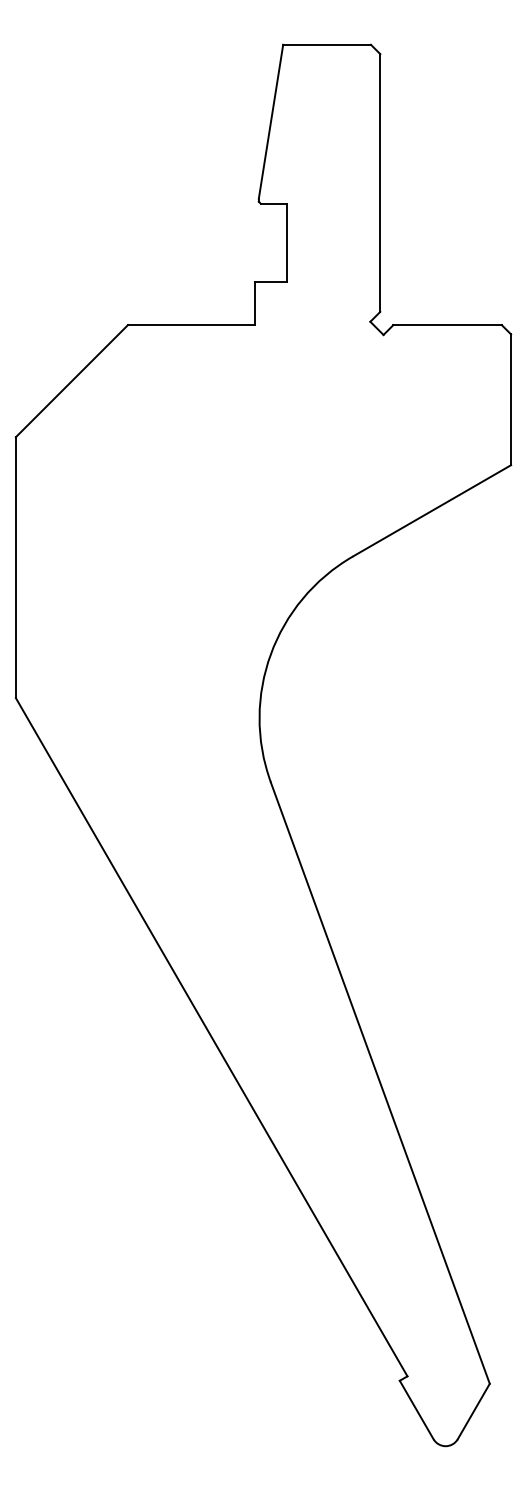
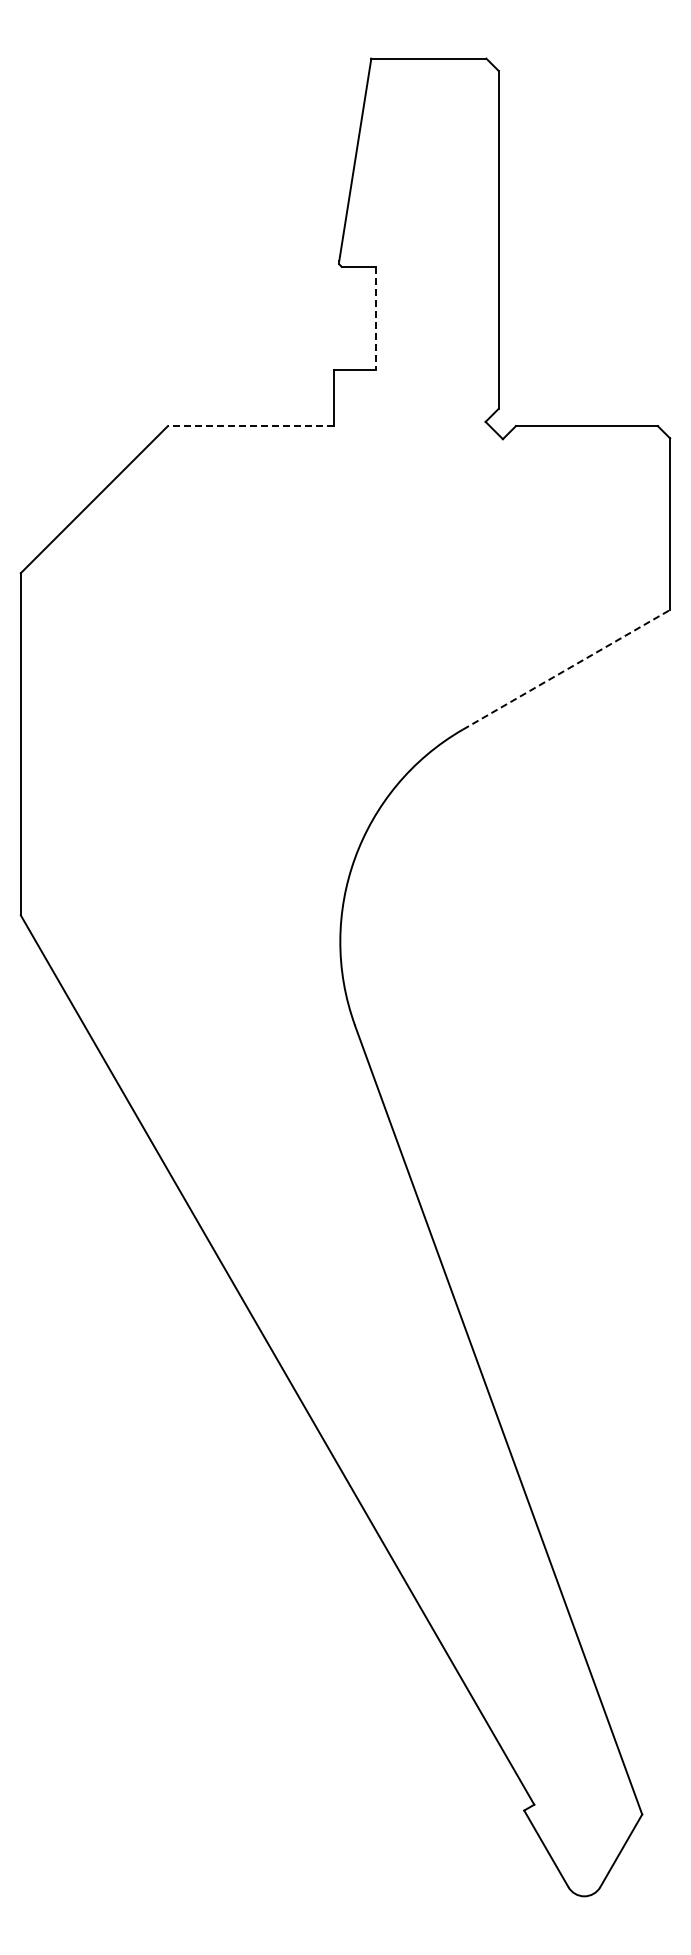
line: (287, 242) -> (376, 318), solid -> dashed
line: (191, 325) -> (250, 426), solid -> dashed
line: (432, 510) -> (566, 669), solid -> dashed

